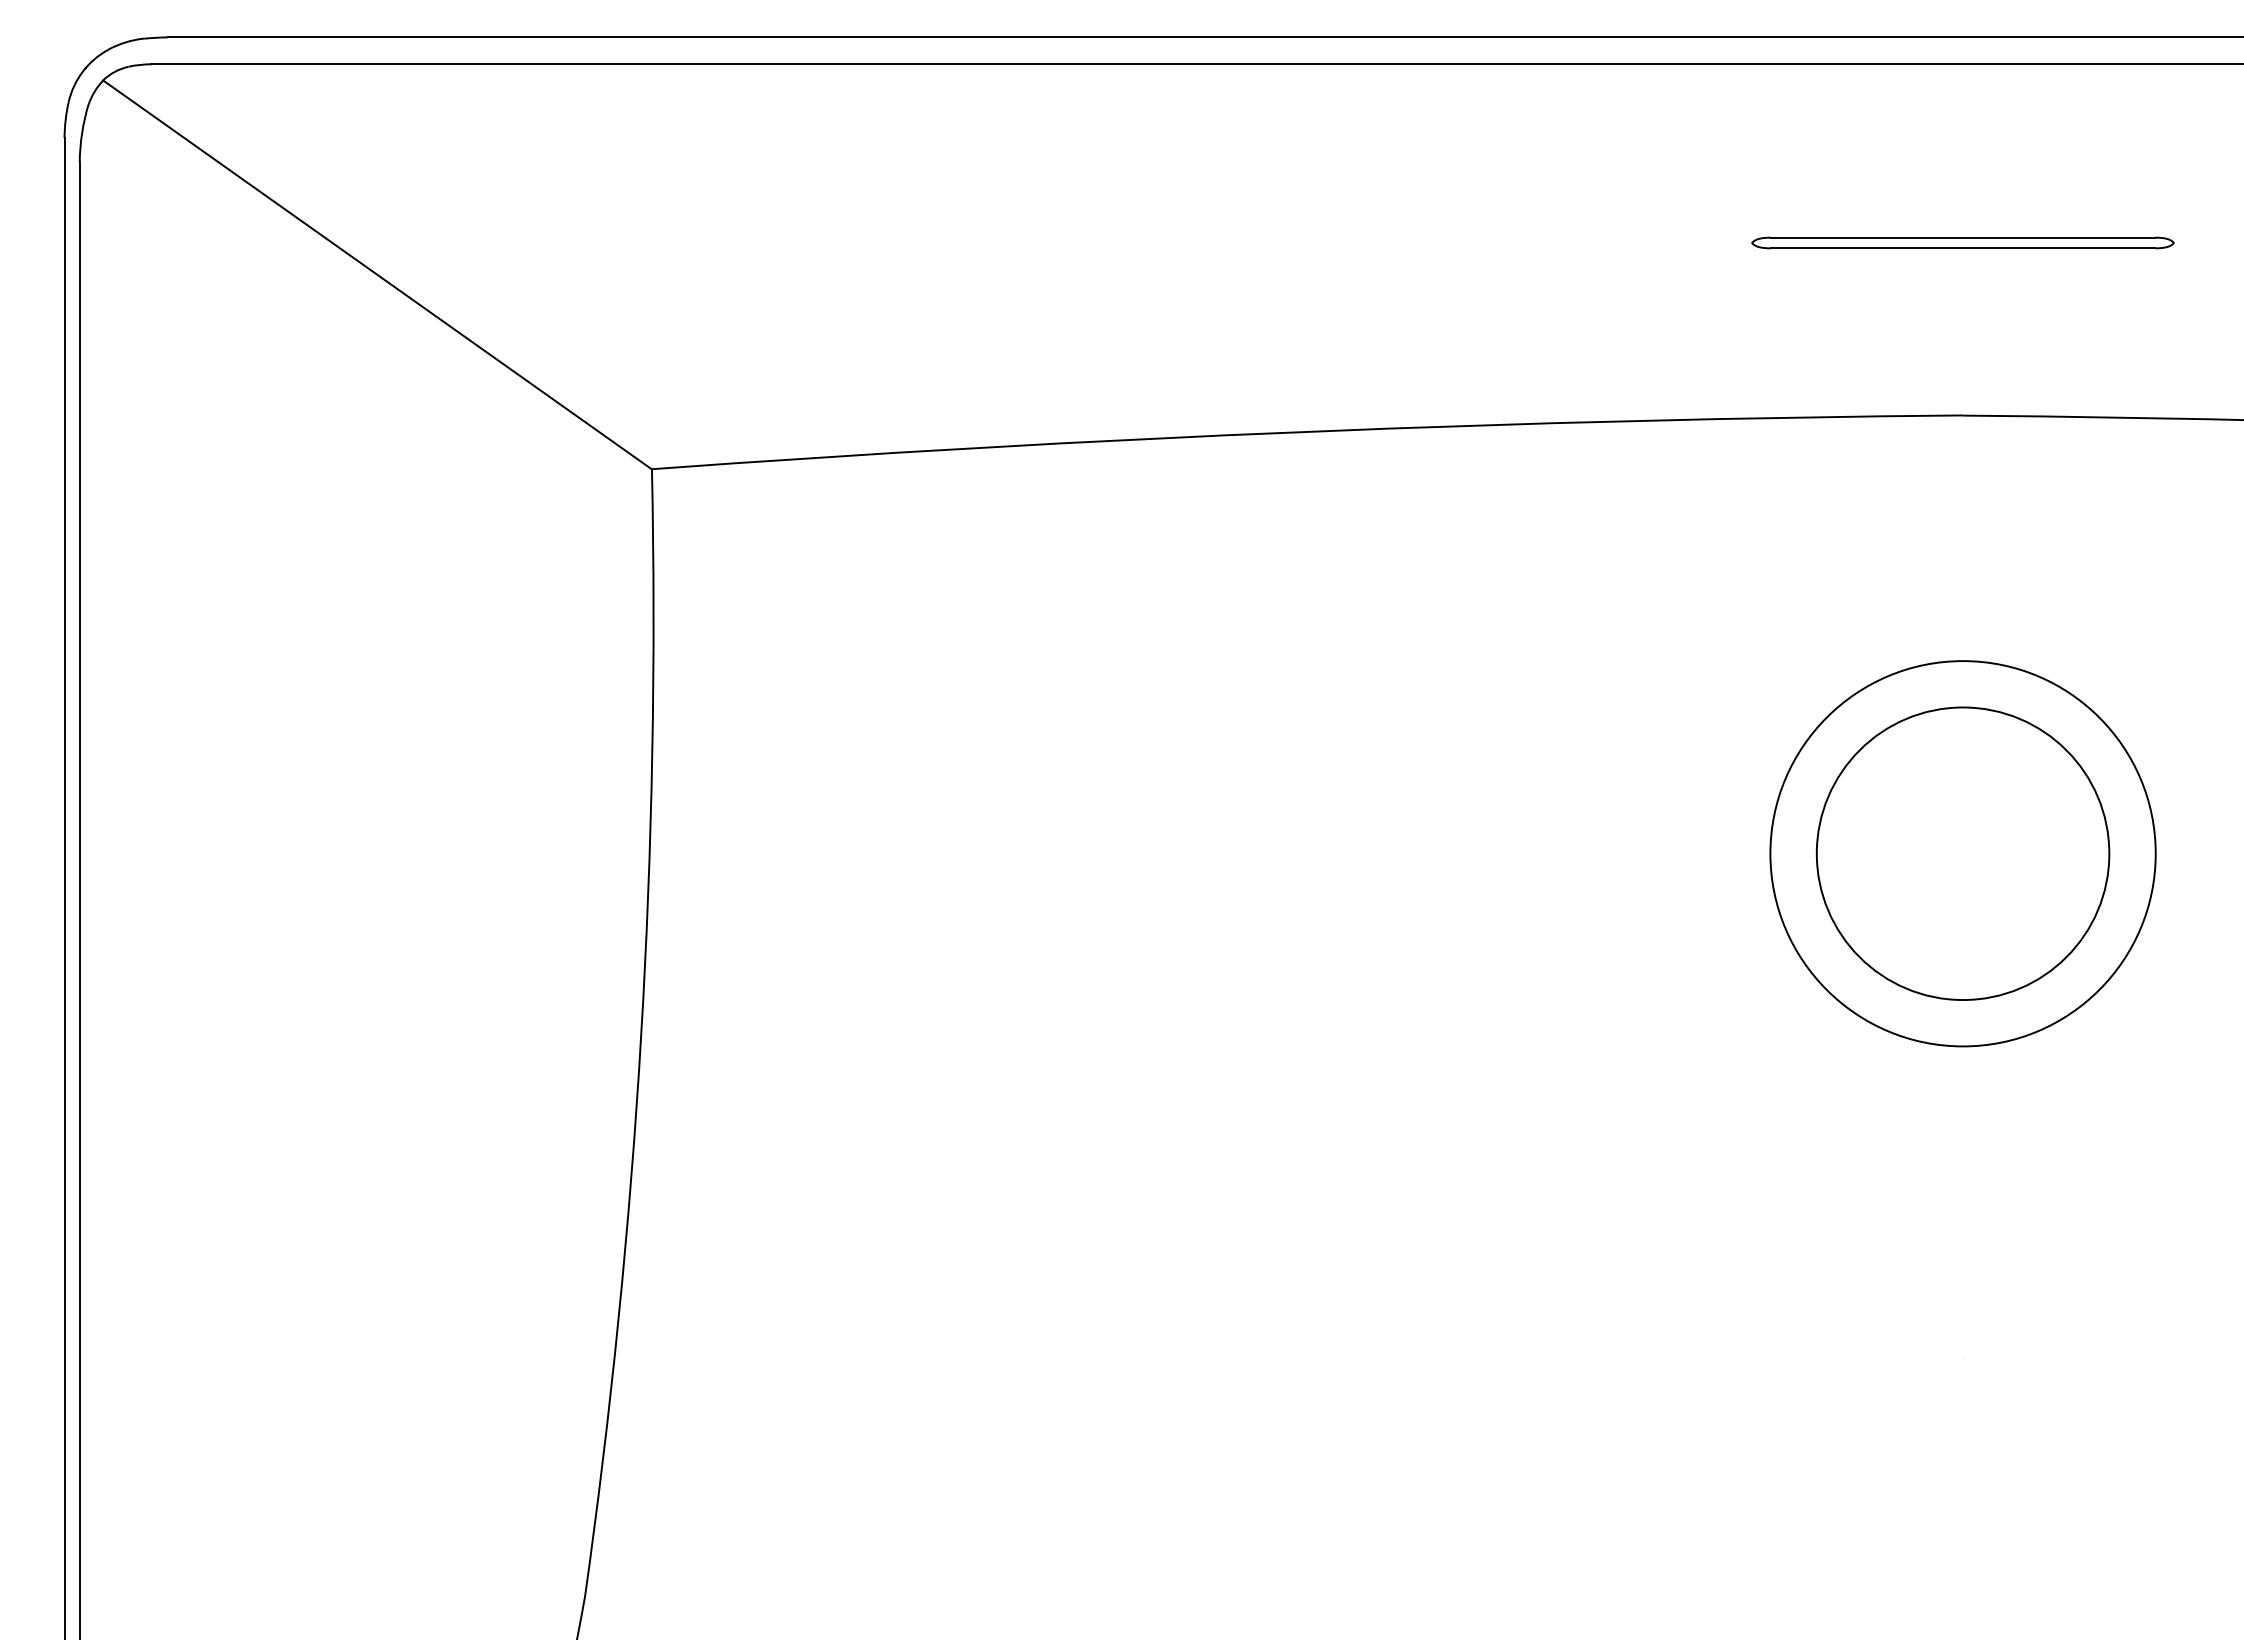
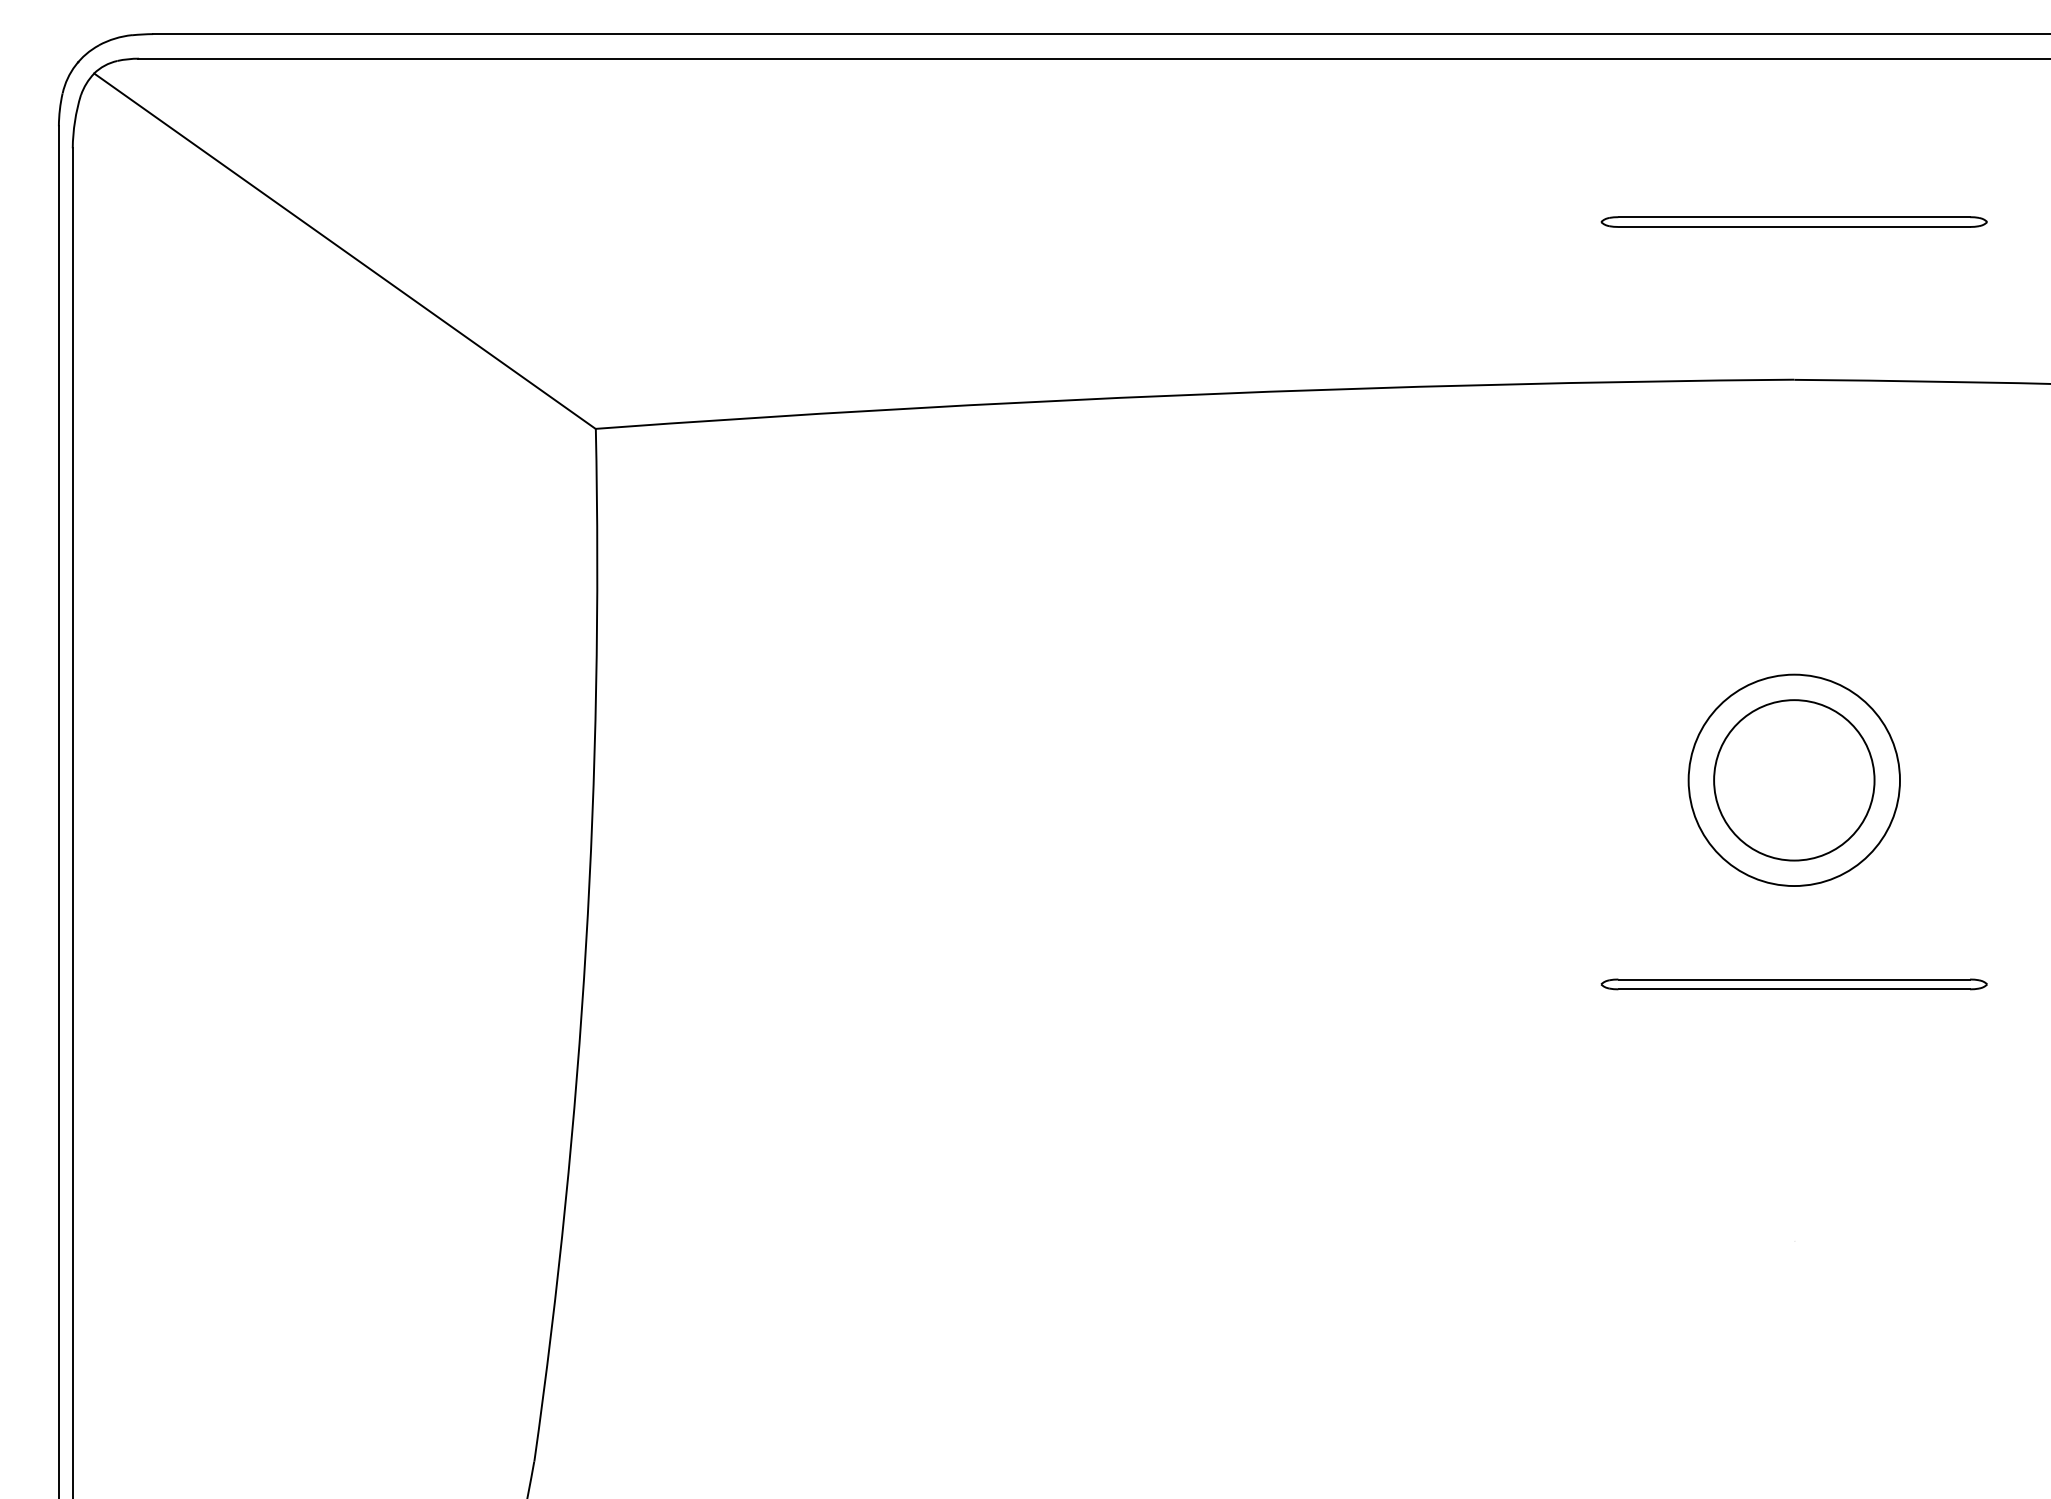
circle: (1962, 853) -> (1793, 780), size x0.6
circle: (1962, 853) -> (1793, 780), size x0.6
part: (1962, 1076) -> (1793, 983), added

